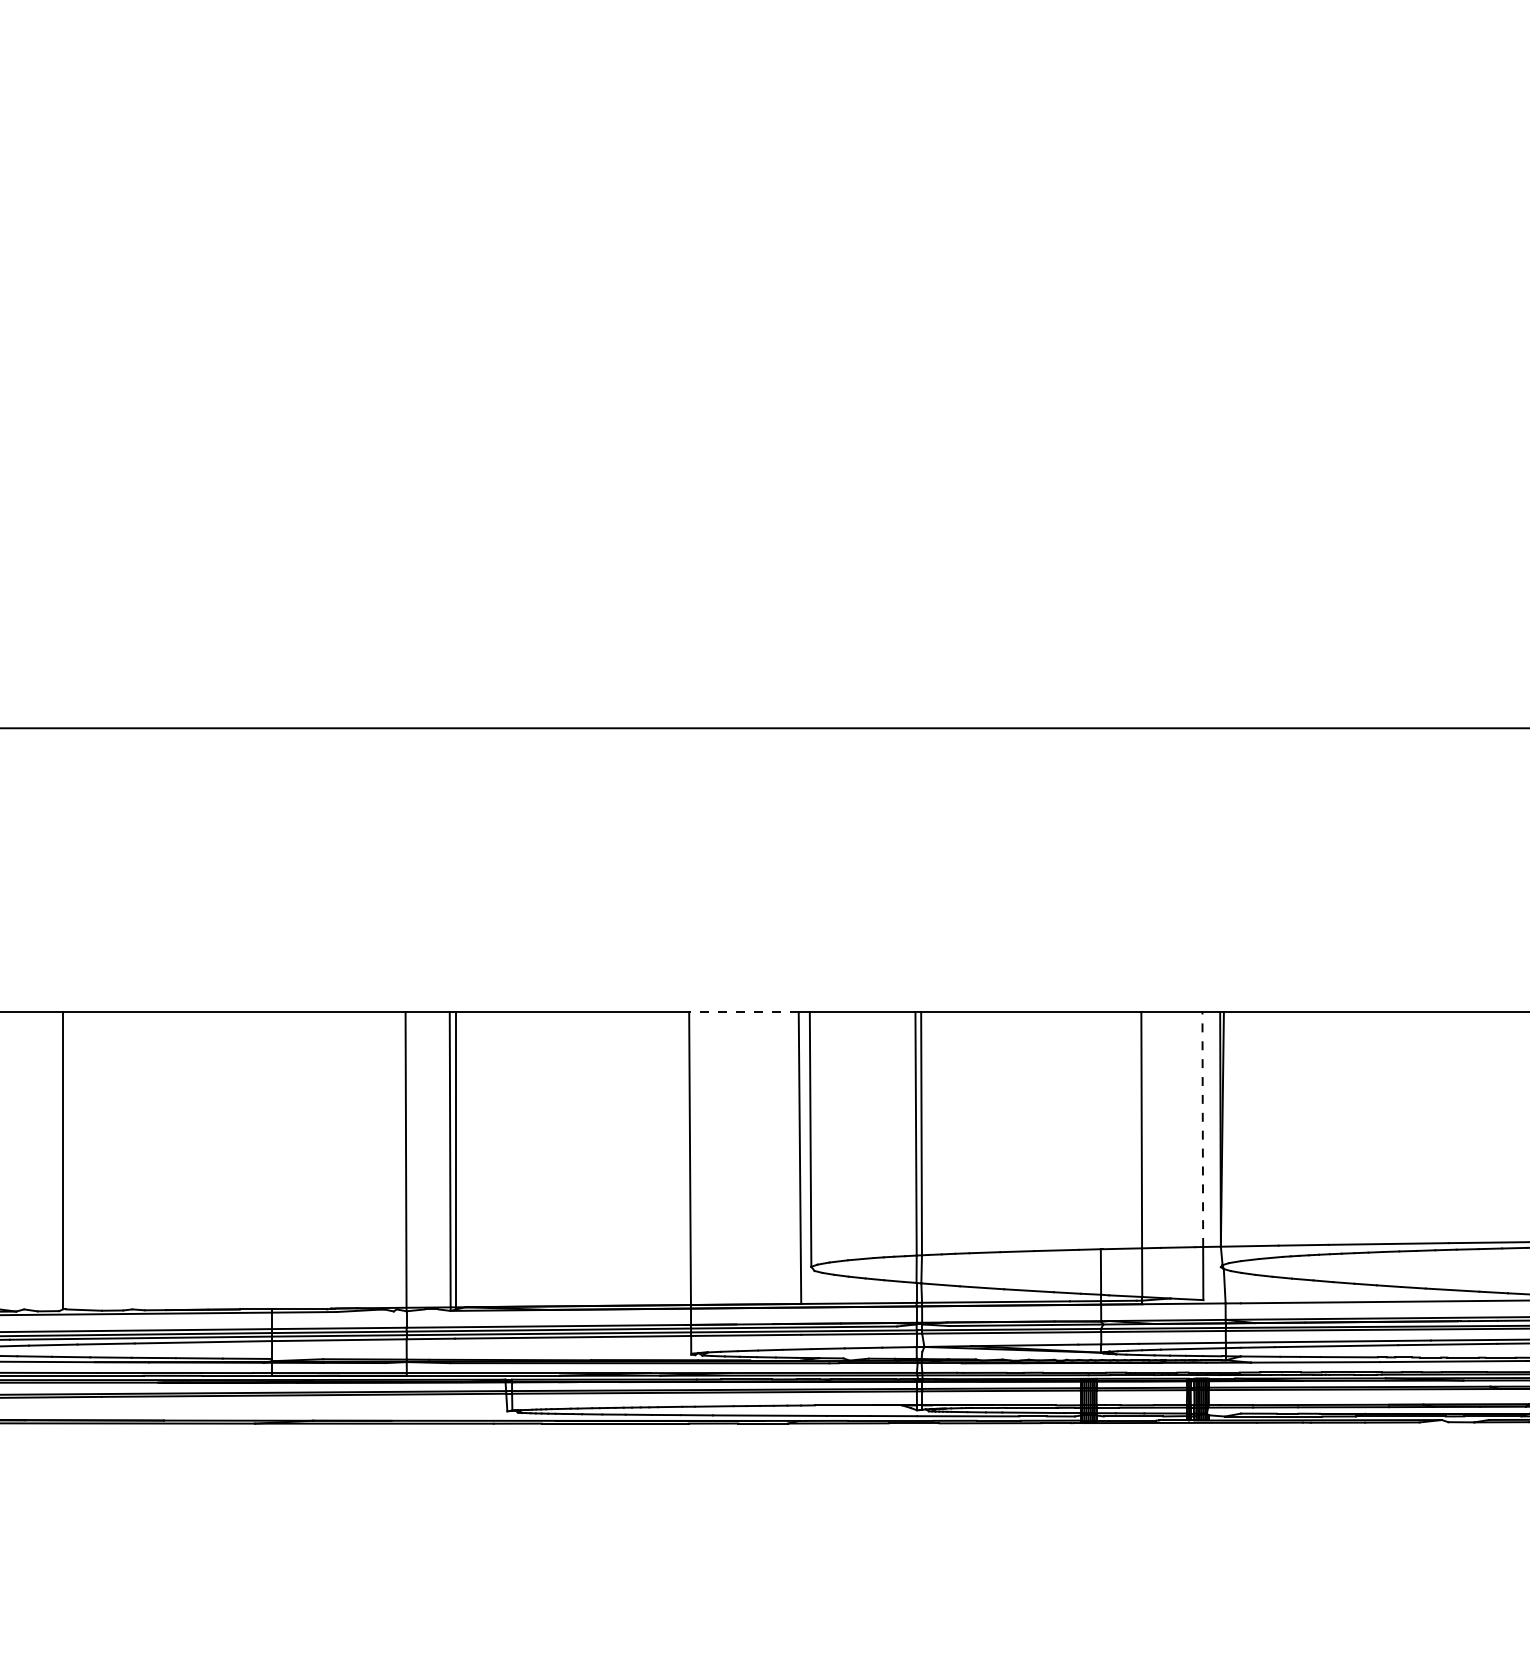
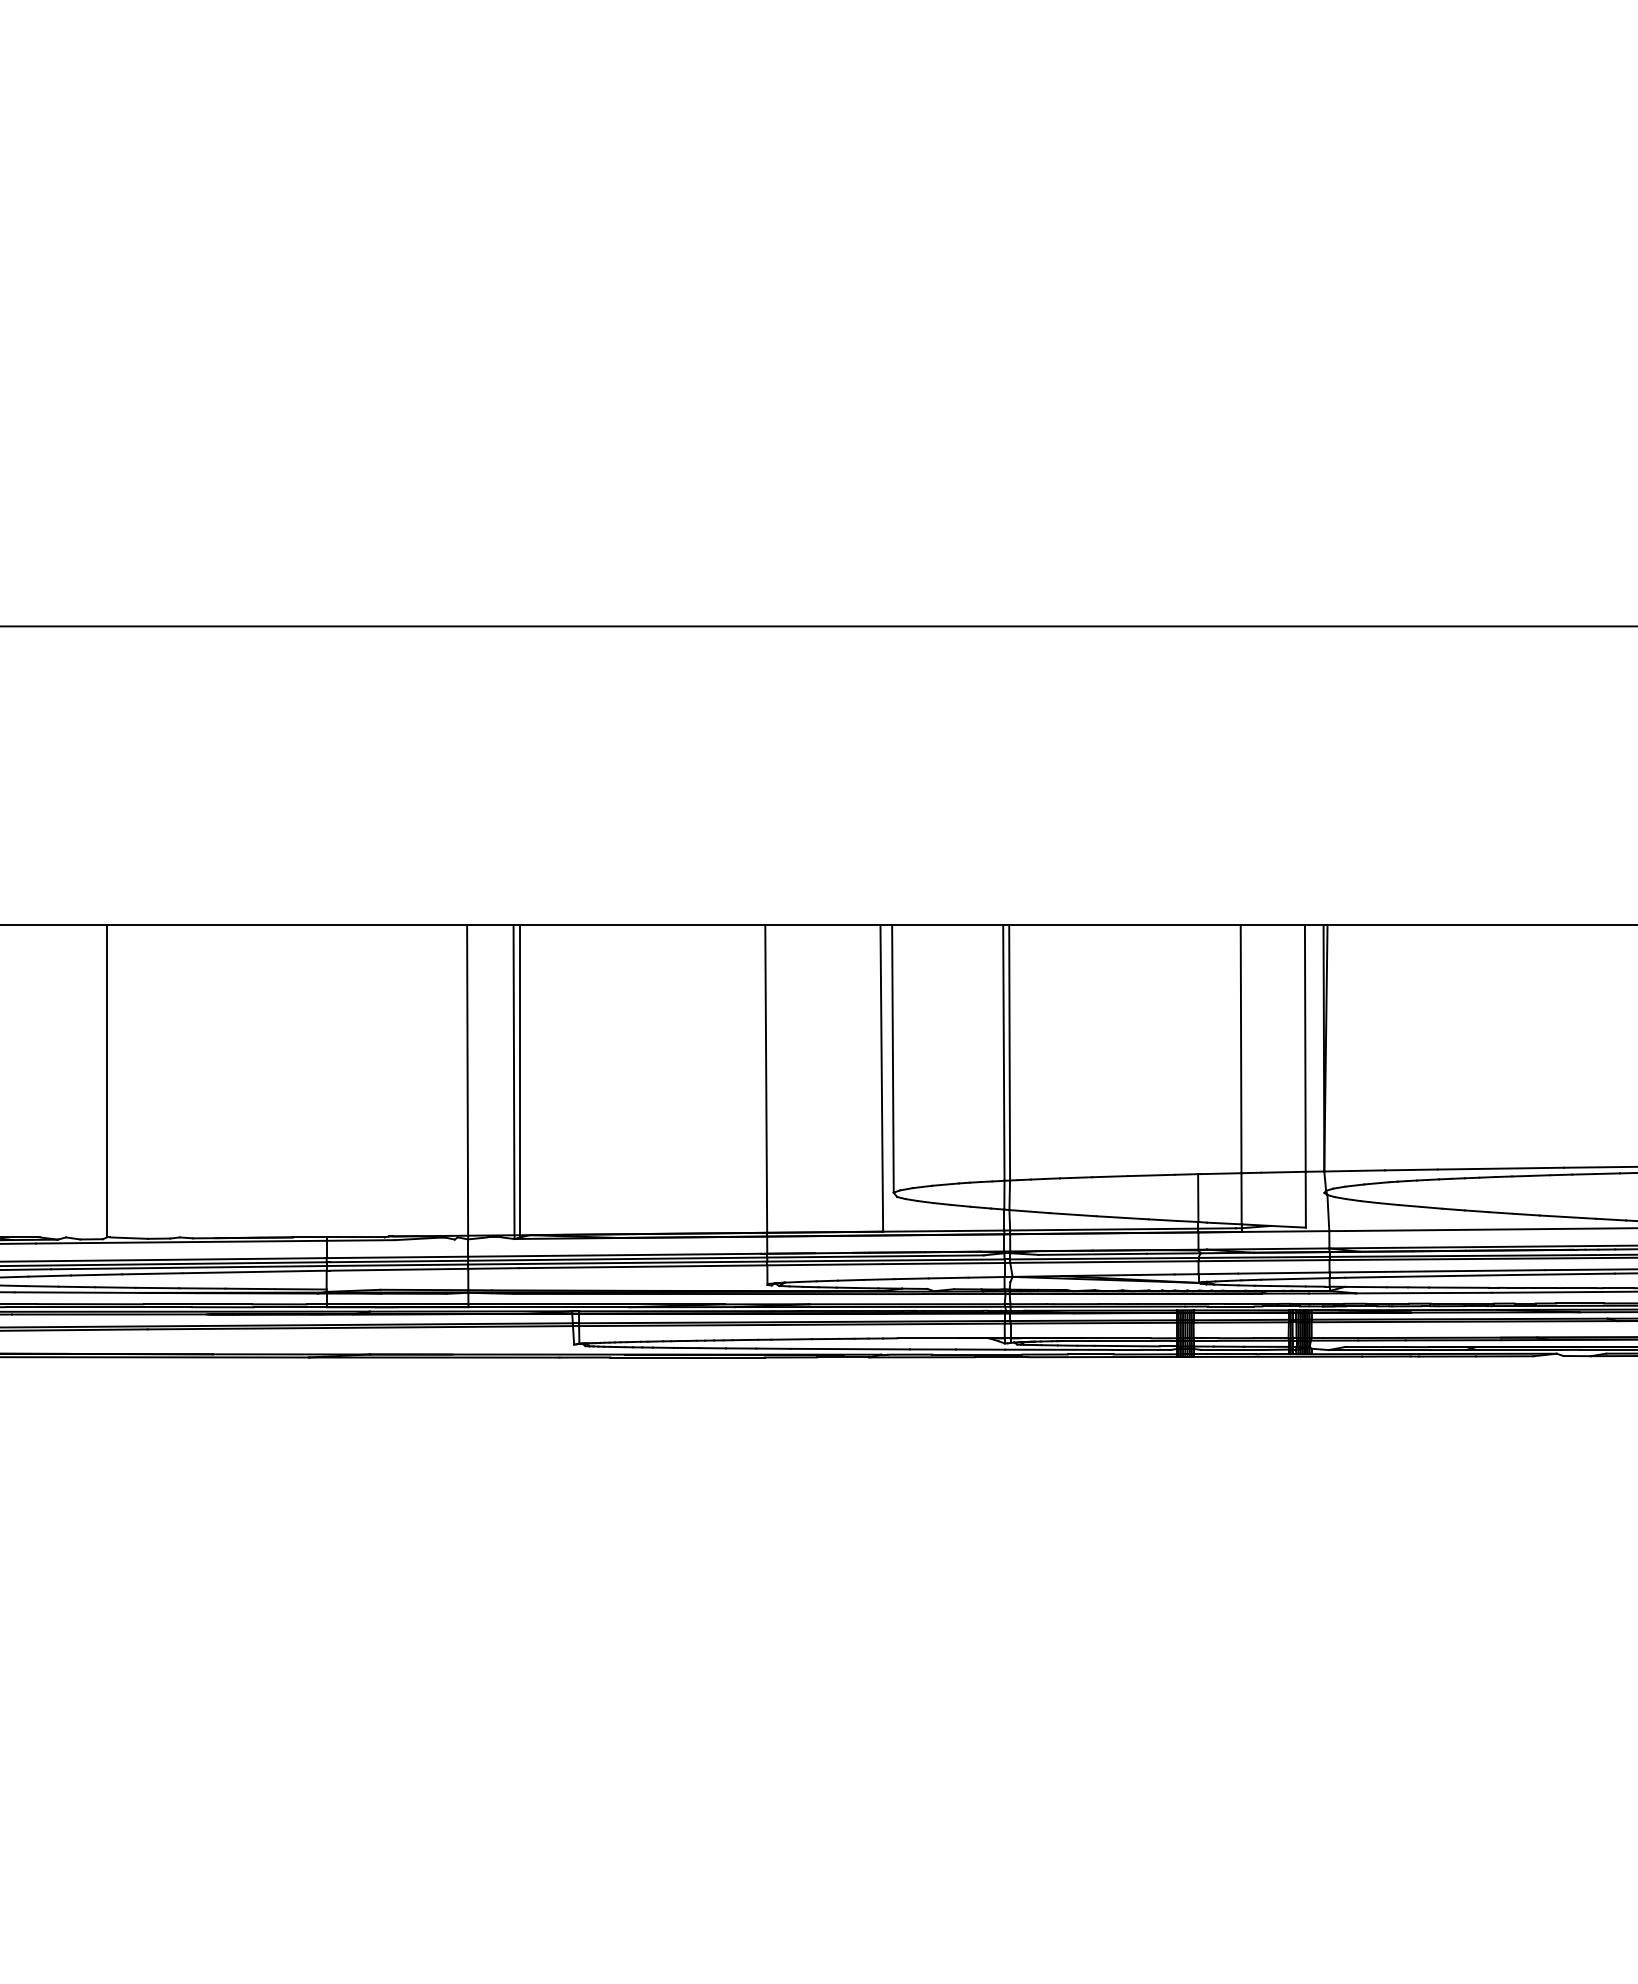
line: (743, 1012) -> (822, 925), dashed -> solid
line: (1202, 1128) -> (1305, 1047), dashed -> solid

